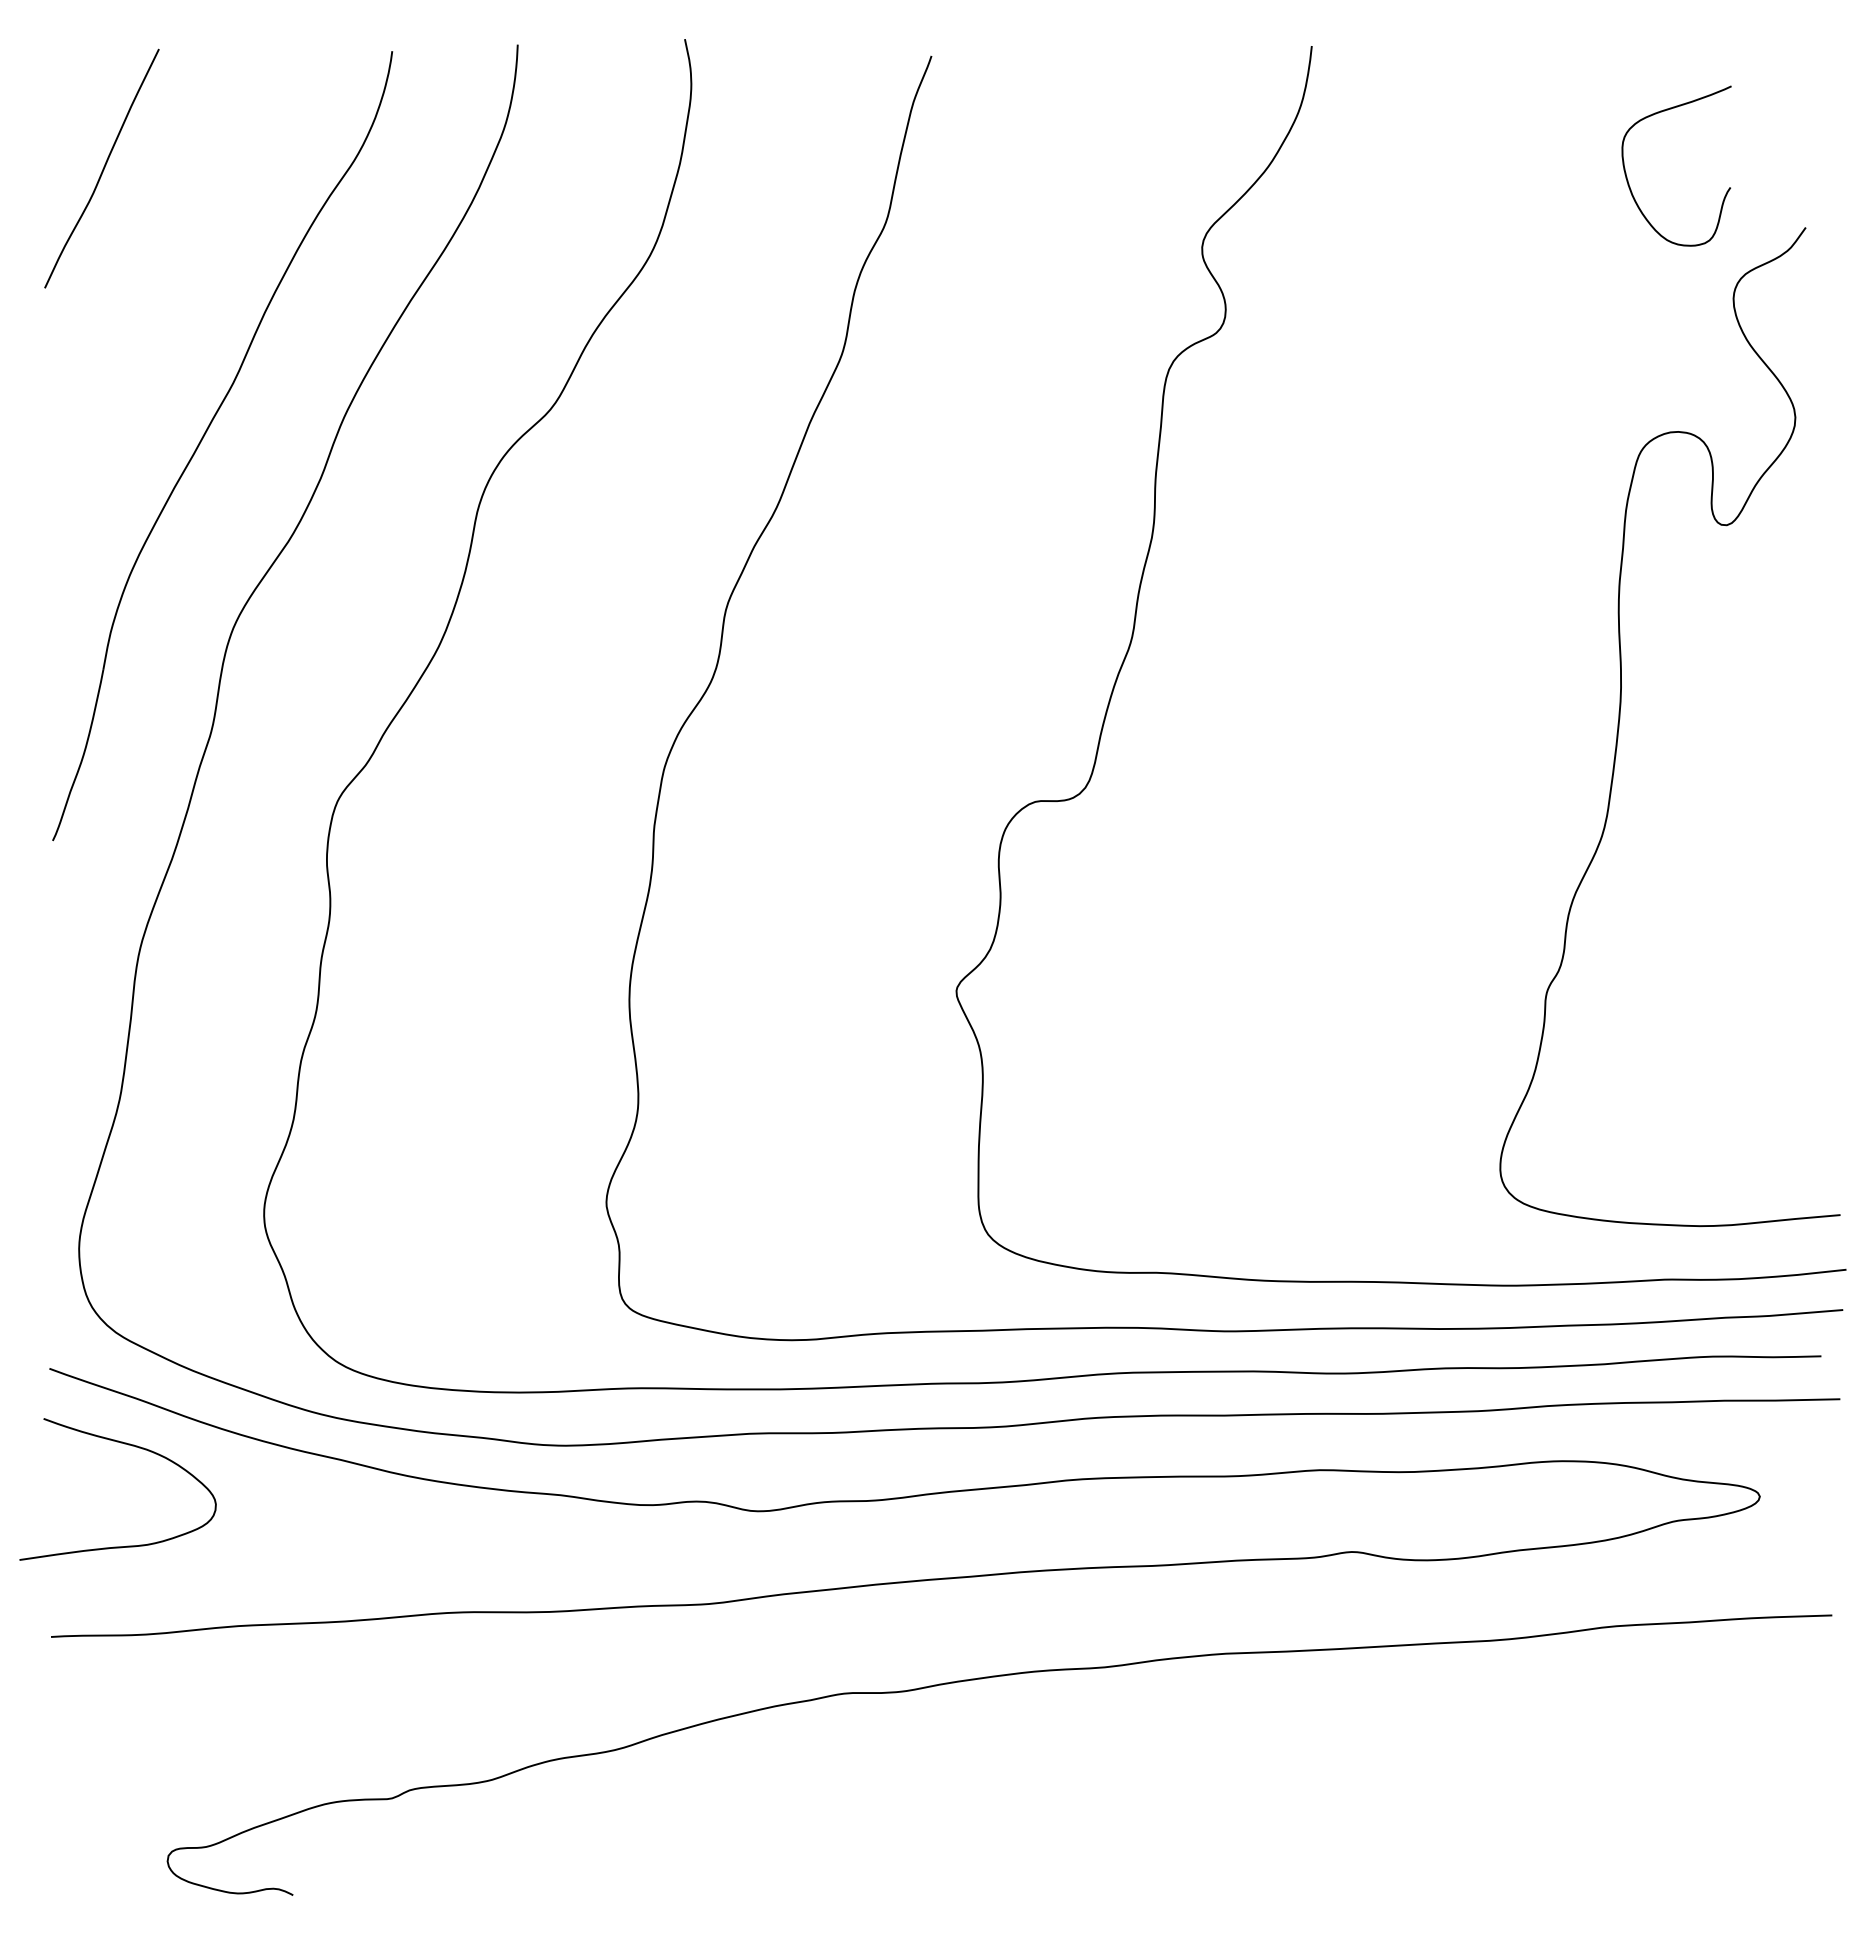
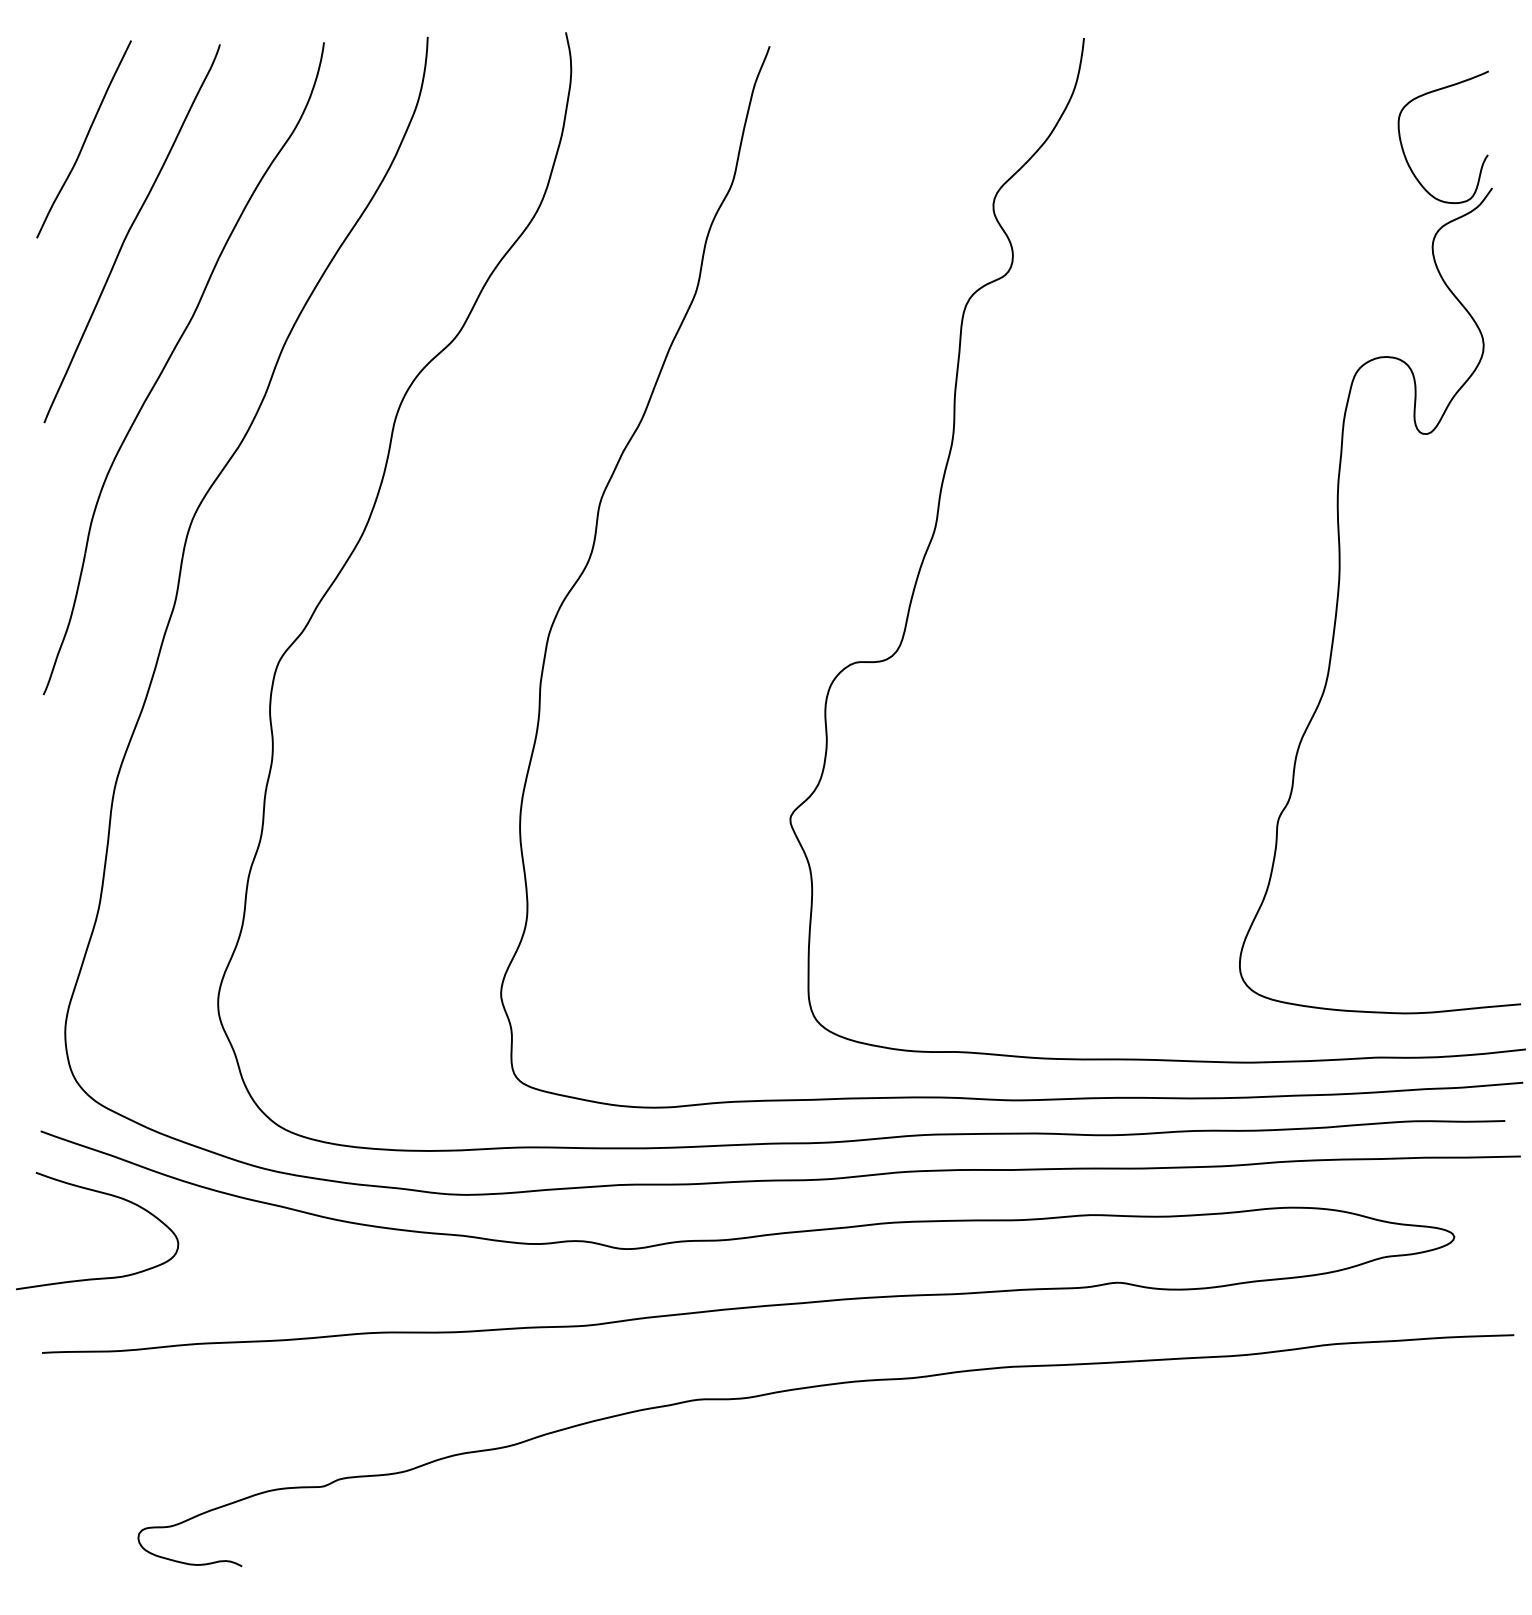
curve: (1627, 176) -> (1402, 145), moved
curve: (156, 281) -> (129, 232), added

